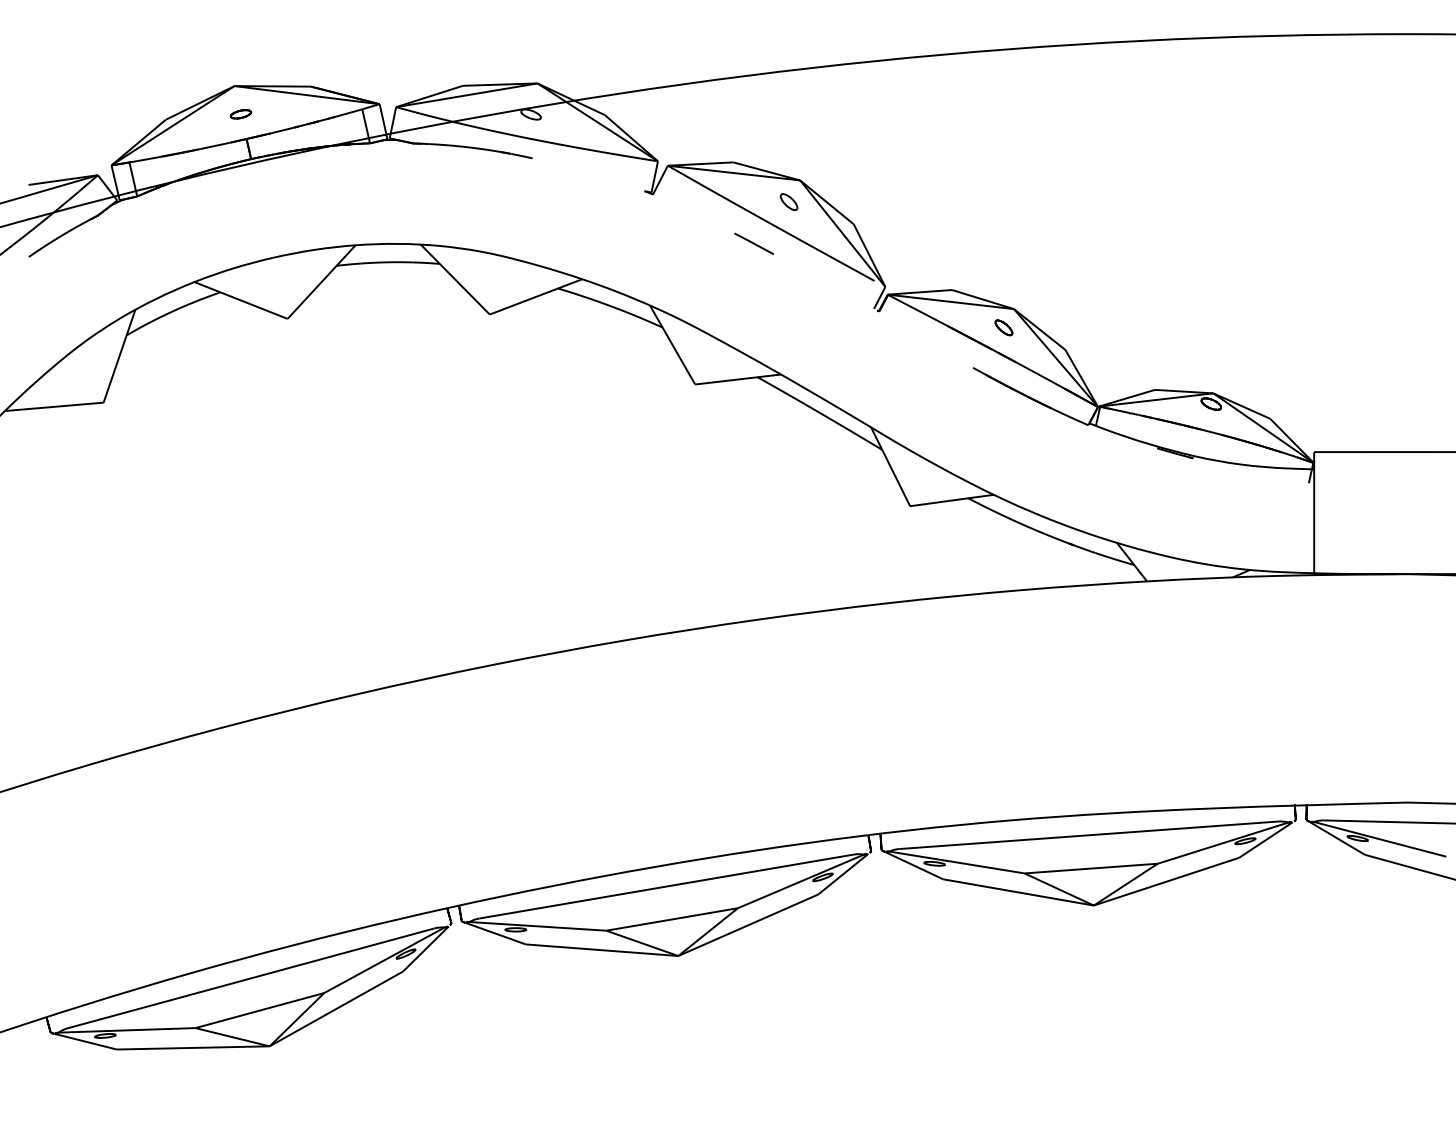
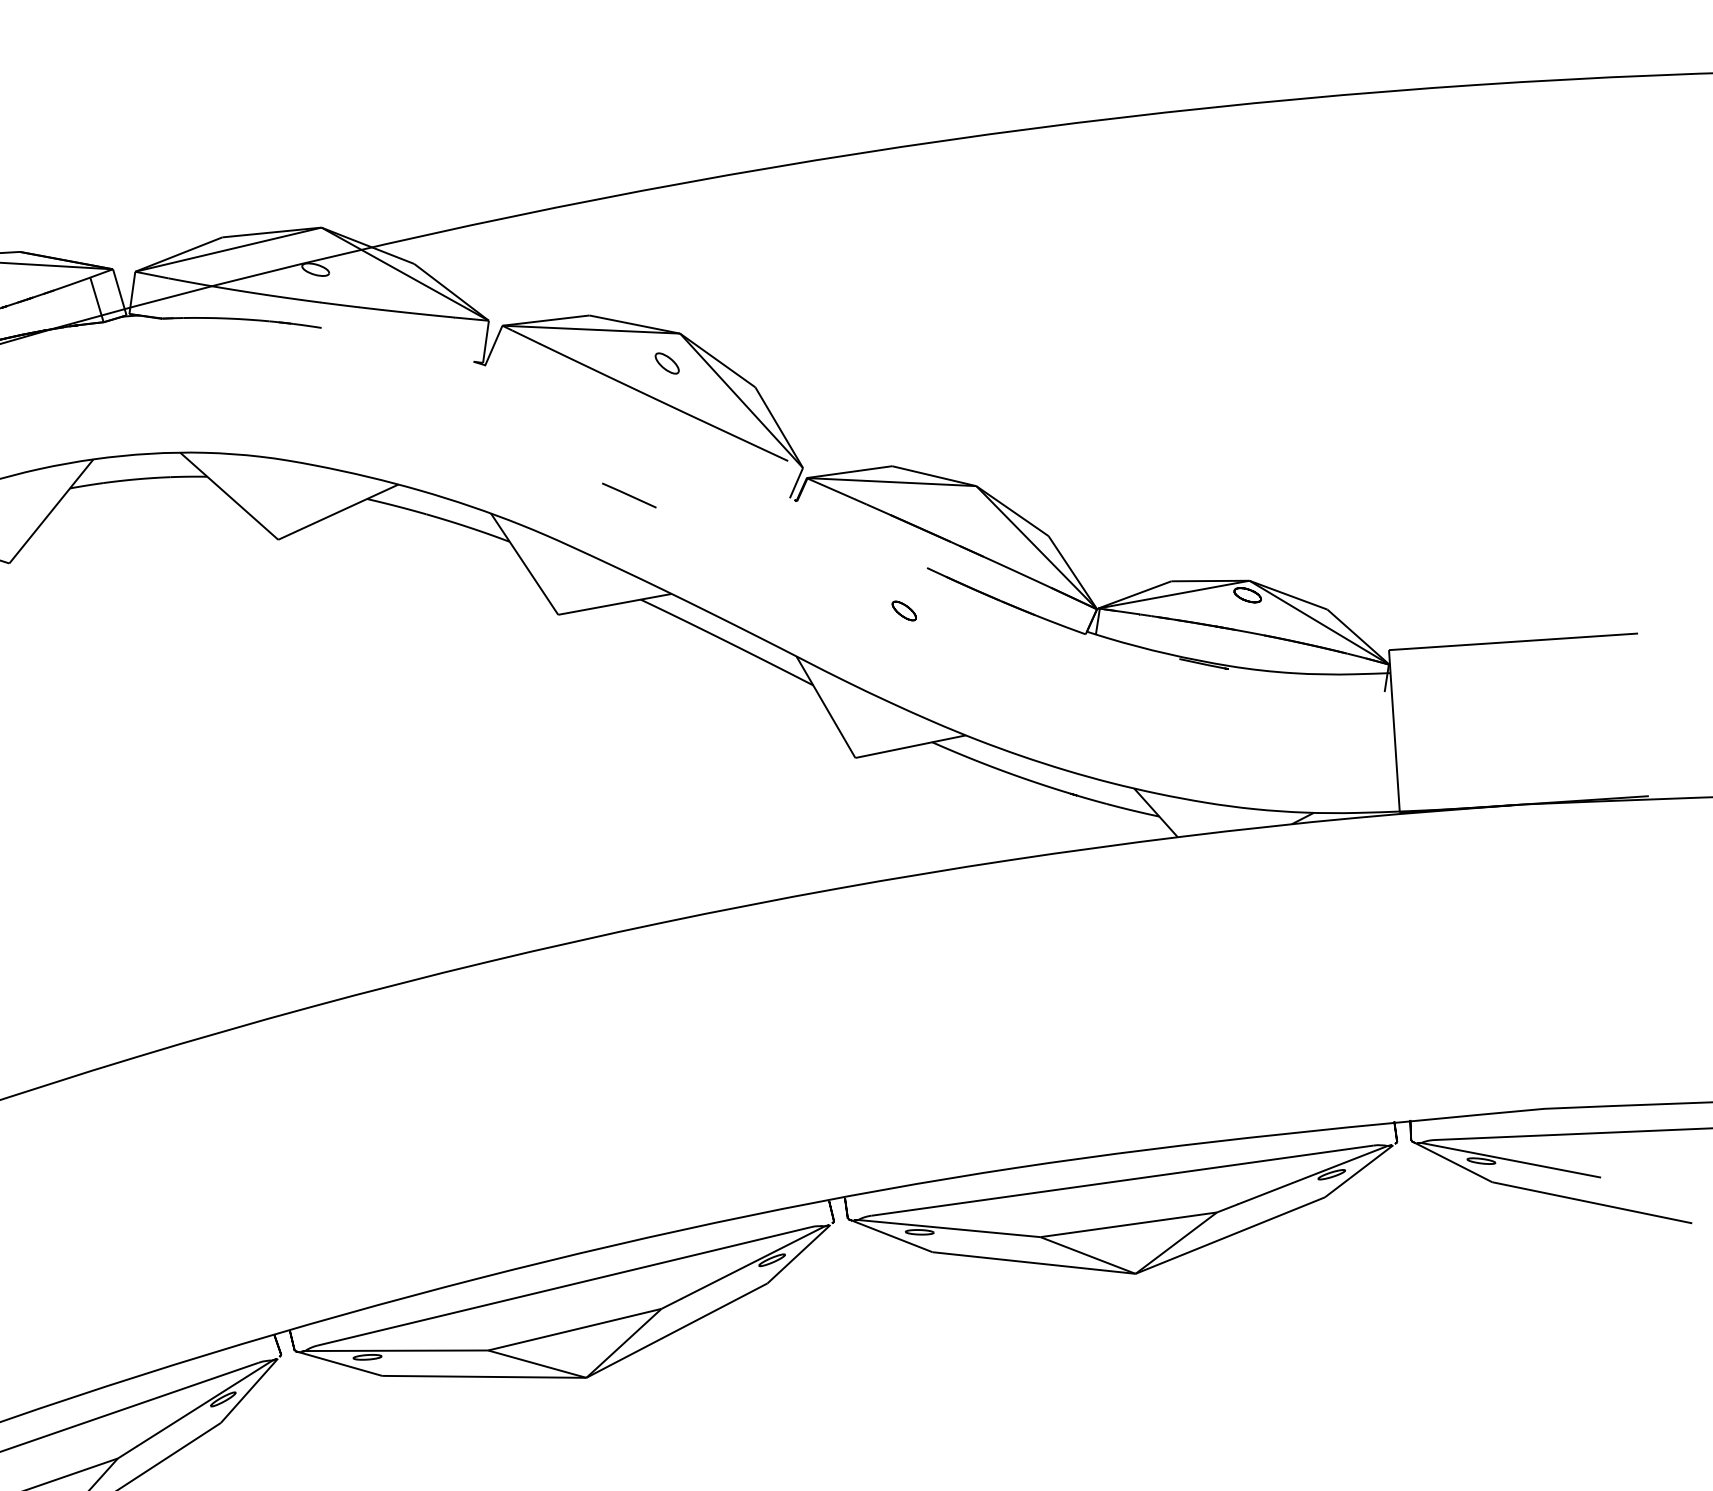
line: (754, 243) -> (629, 494), moved
part: (1003, 327) -> (903, 610), moved

